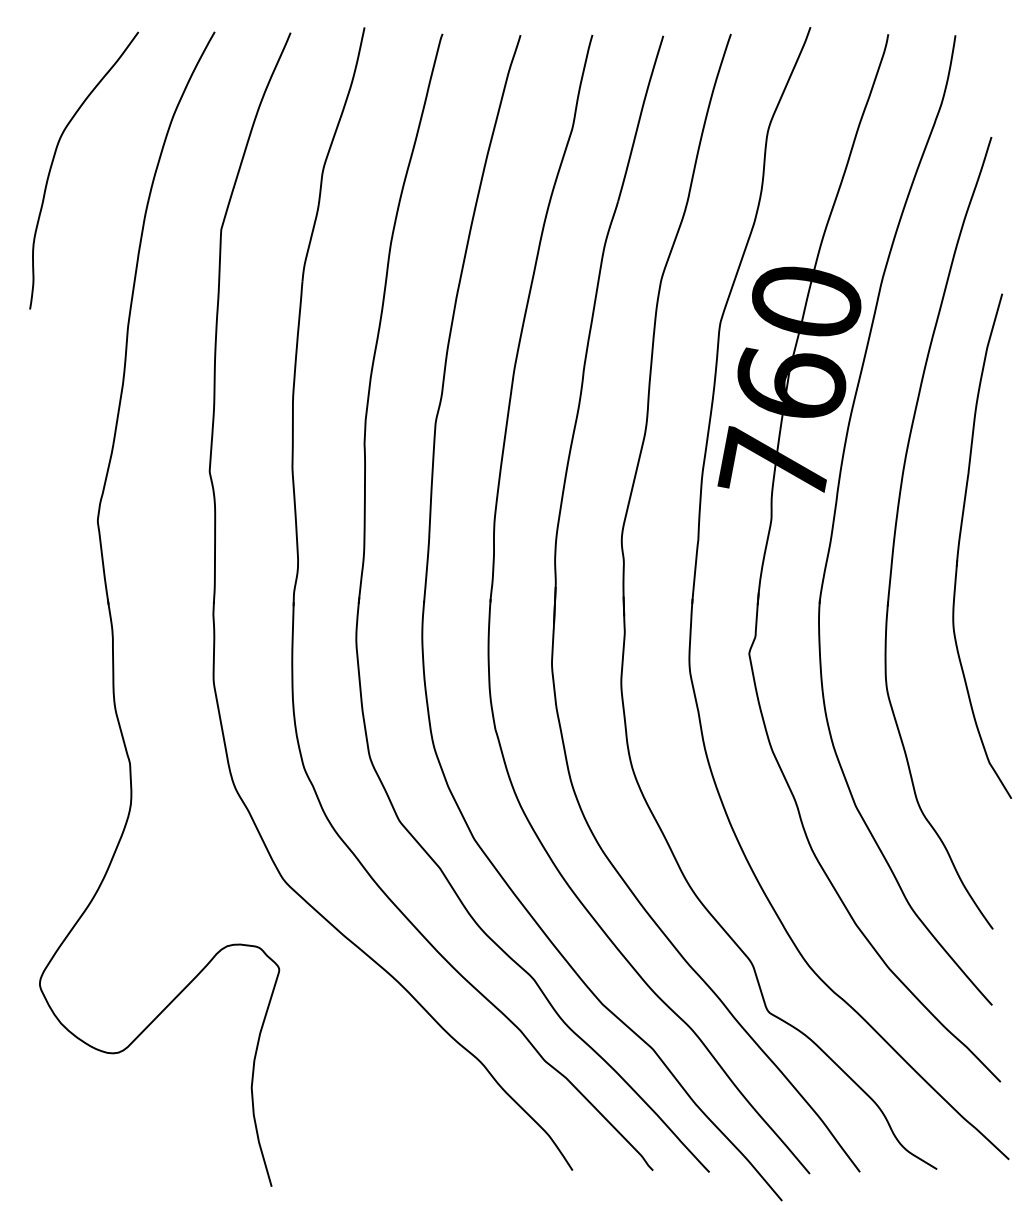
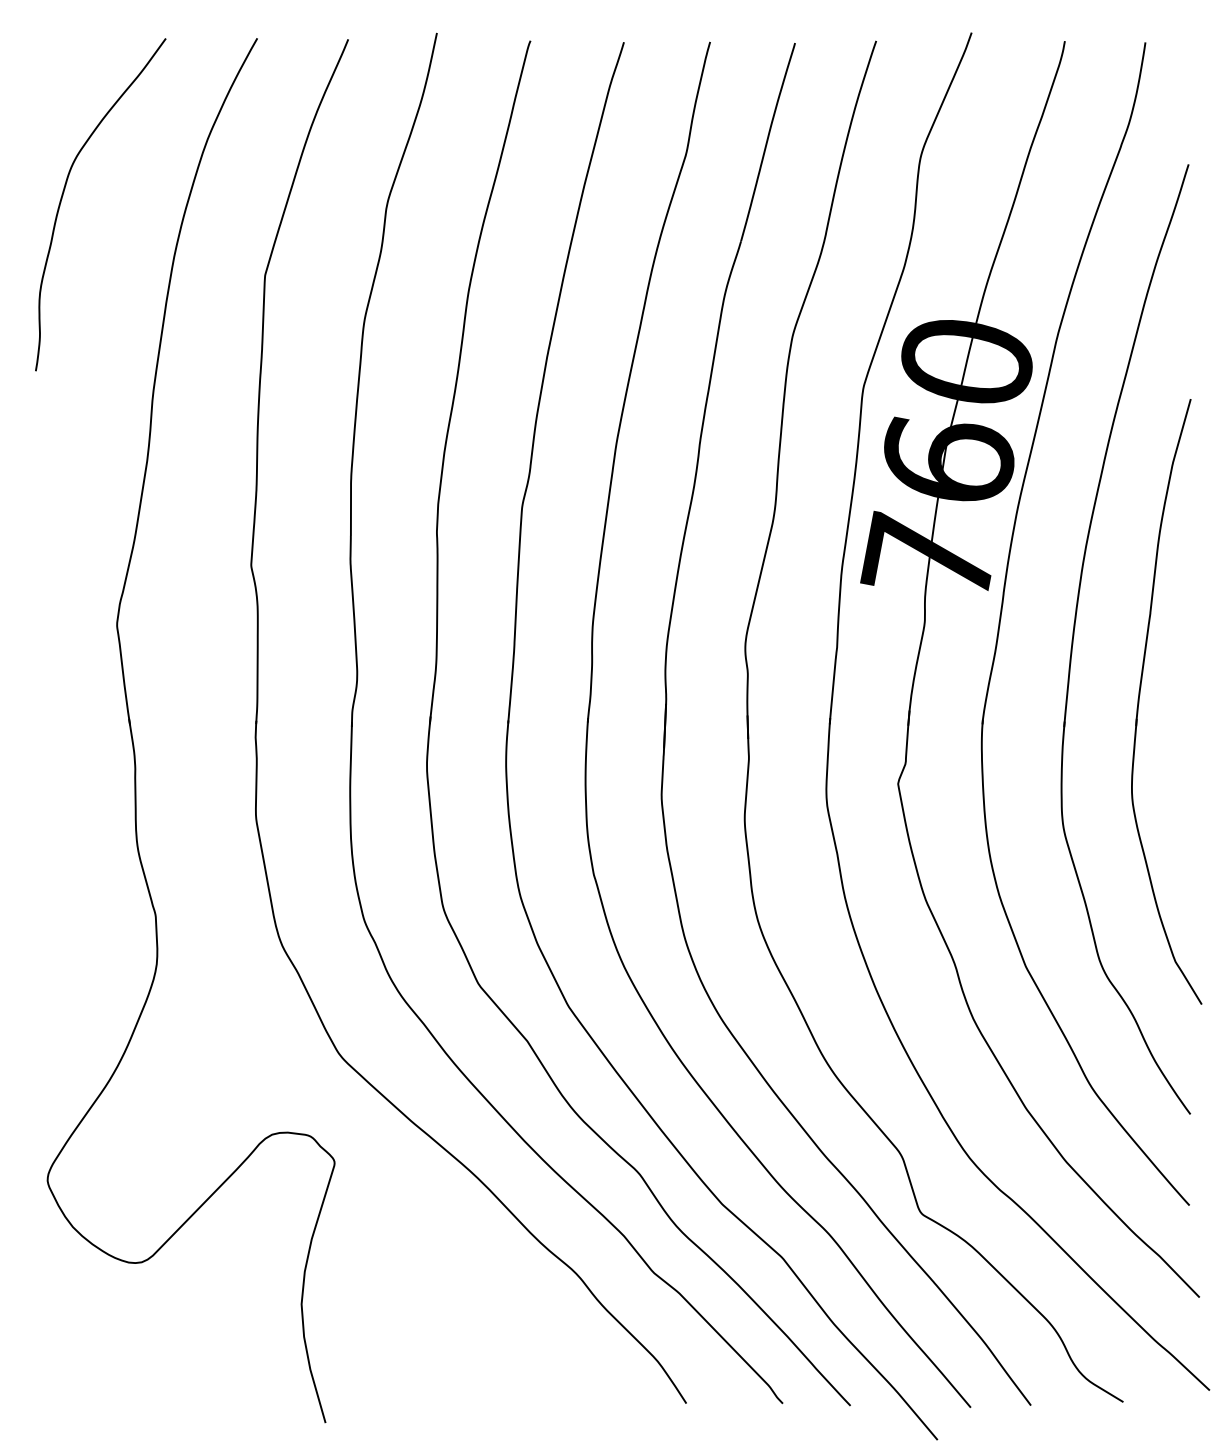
part: (960, 541) -> (1140, 696), moved

